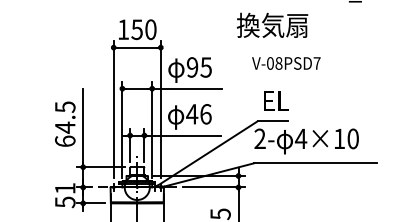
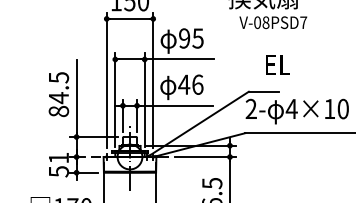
text: (286, 63) -> (273, 22), moved
text: (276, 100) -> (278, 64), moved
text: (65, 140) -> (59, 110), 64.5 -> 84.5

